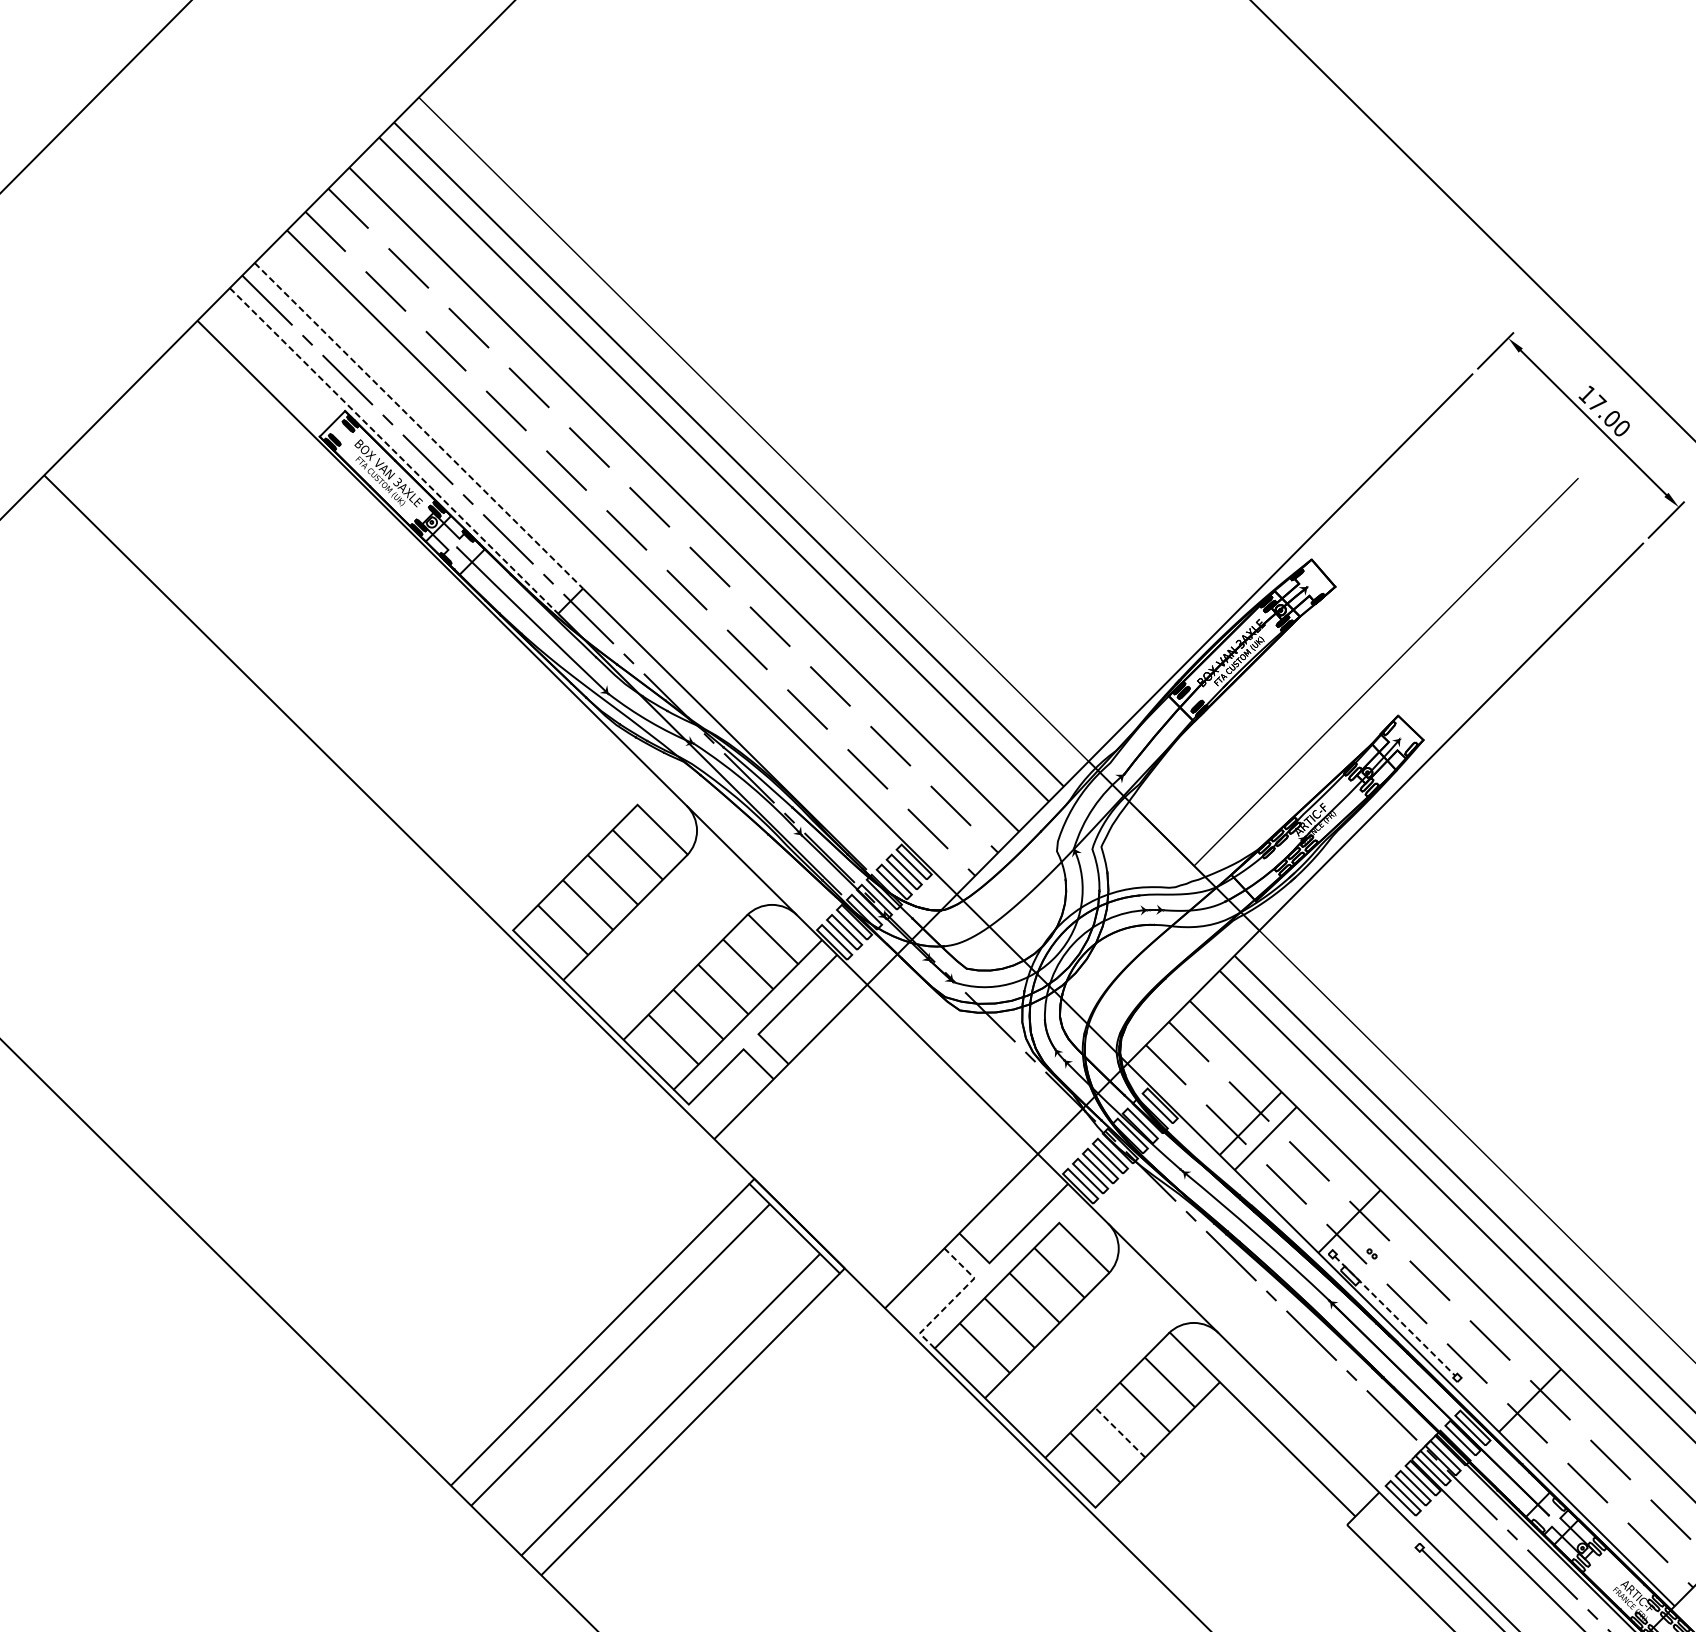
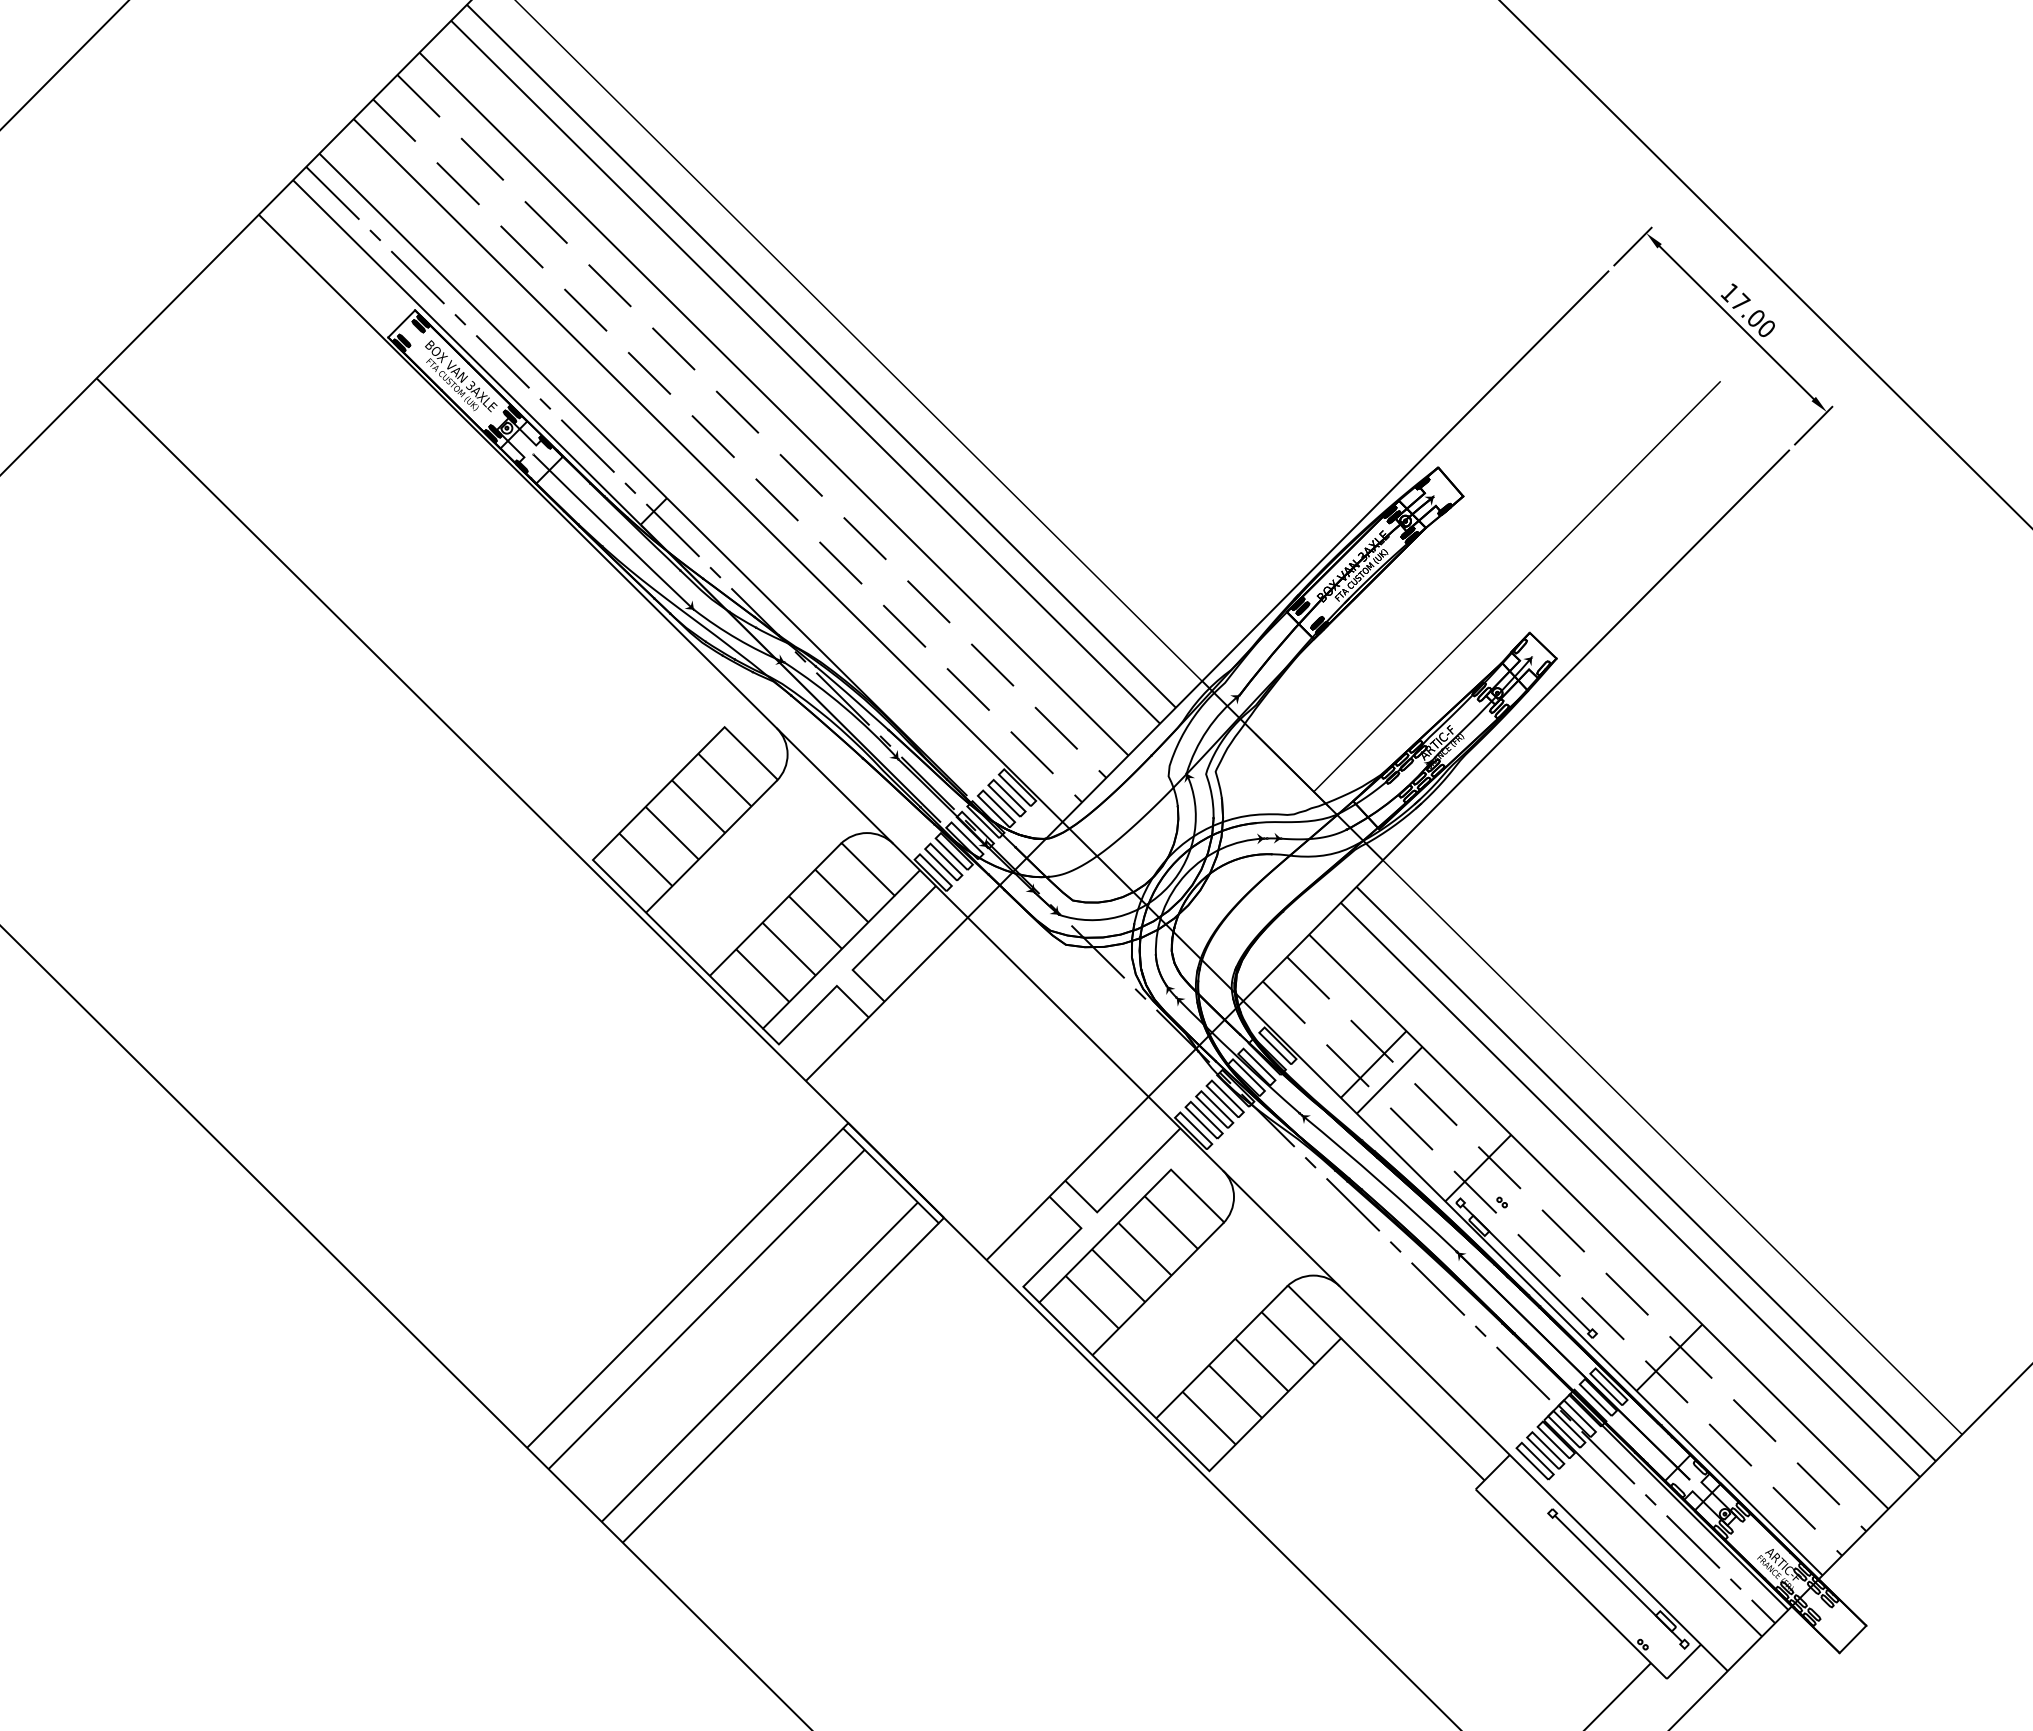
line: (419, 425) -> (493, 325), dashed -> solid
line: (393, 450) -> (466, 352), dashed -> solid
line: (954, 1298) -> (1060, 1249), dashed -> solid
line: (1395, 1316) -> (1526, 1268), dashed -> solid
line: (1120, 1432) -> (1235, 1391), dashed -> solid

